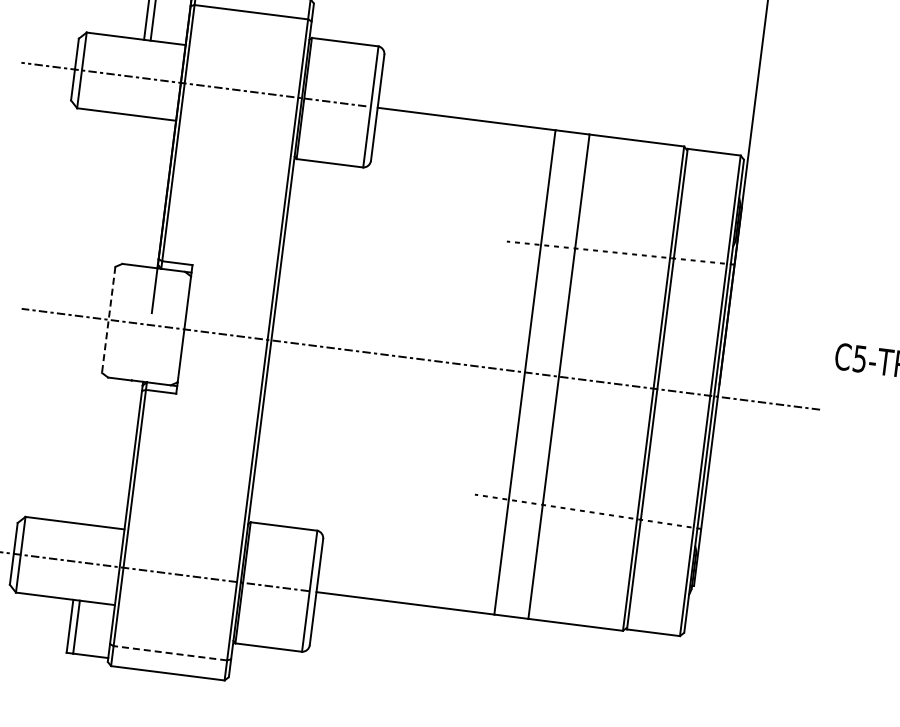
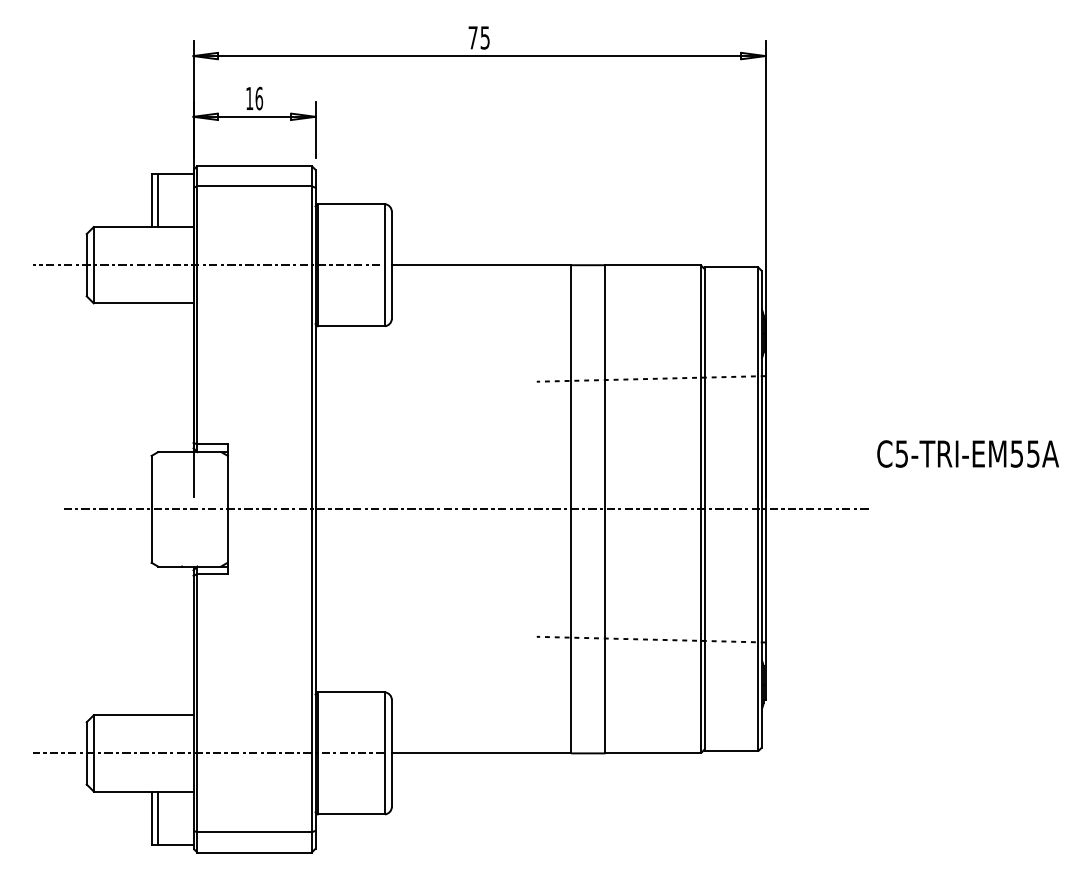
line: (108, 320) -> (151, 509), dashed -> solid
line: (170, 653) -> (254, 832), dashed -> solid

